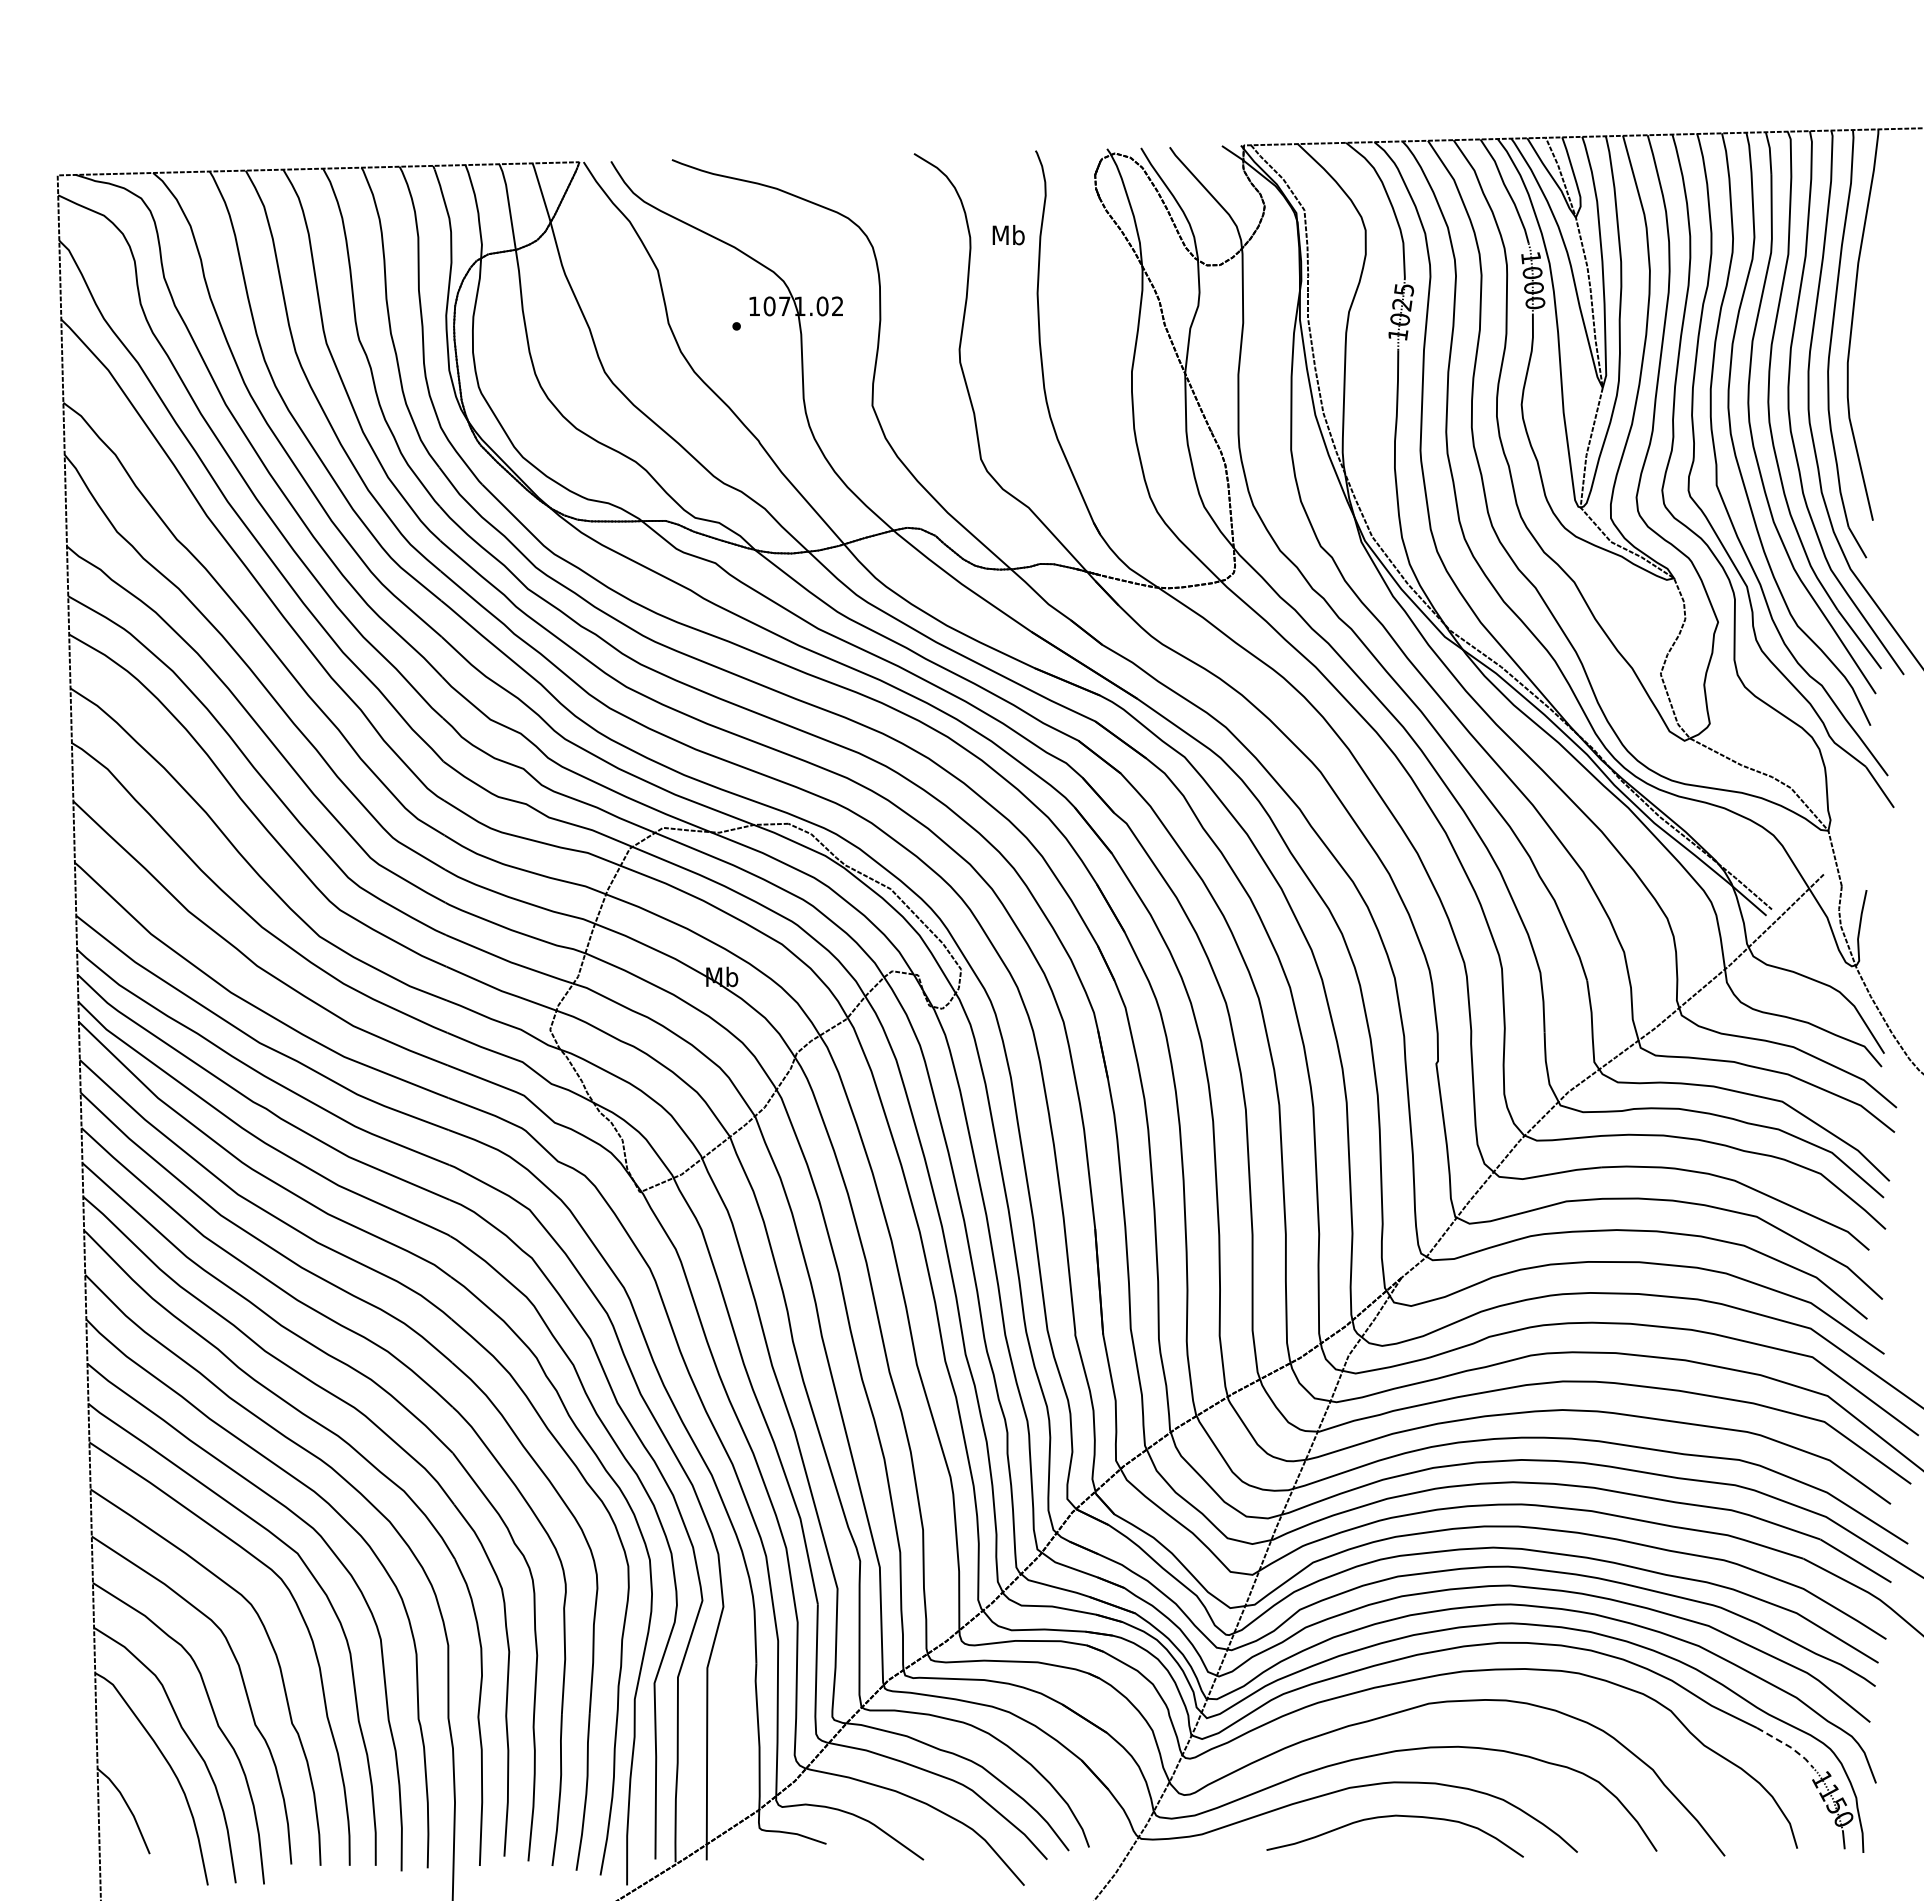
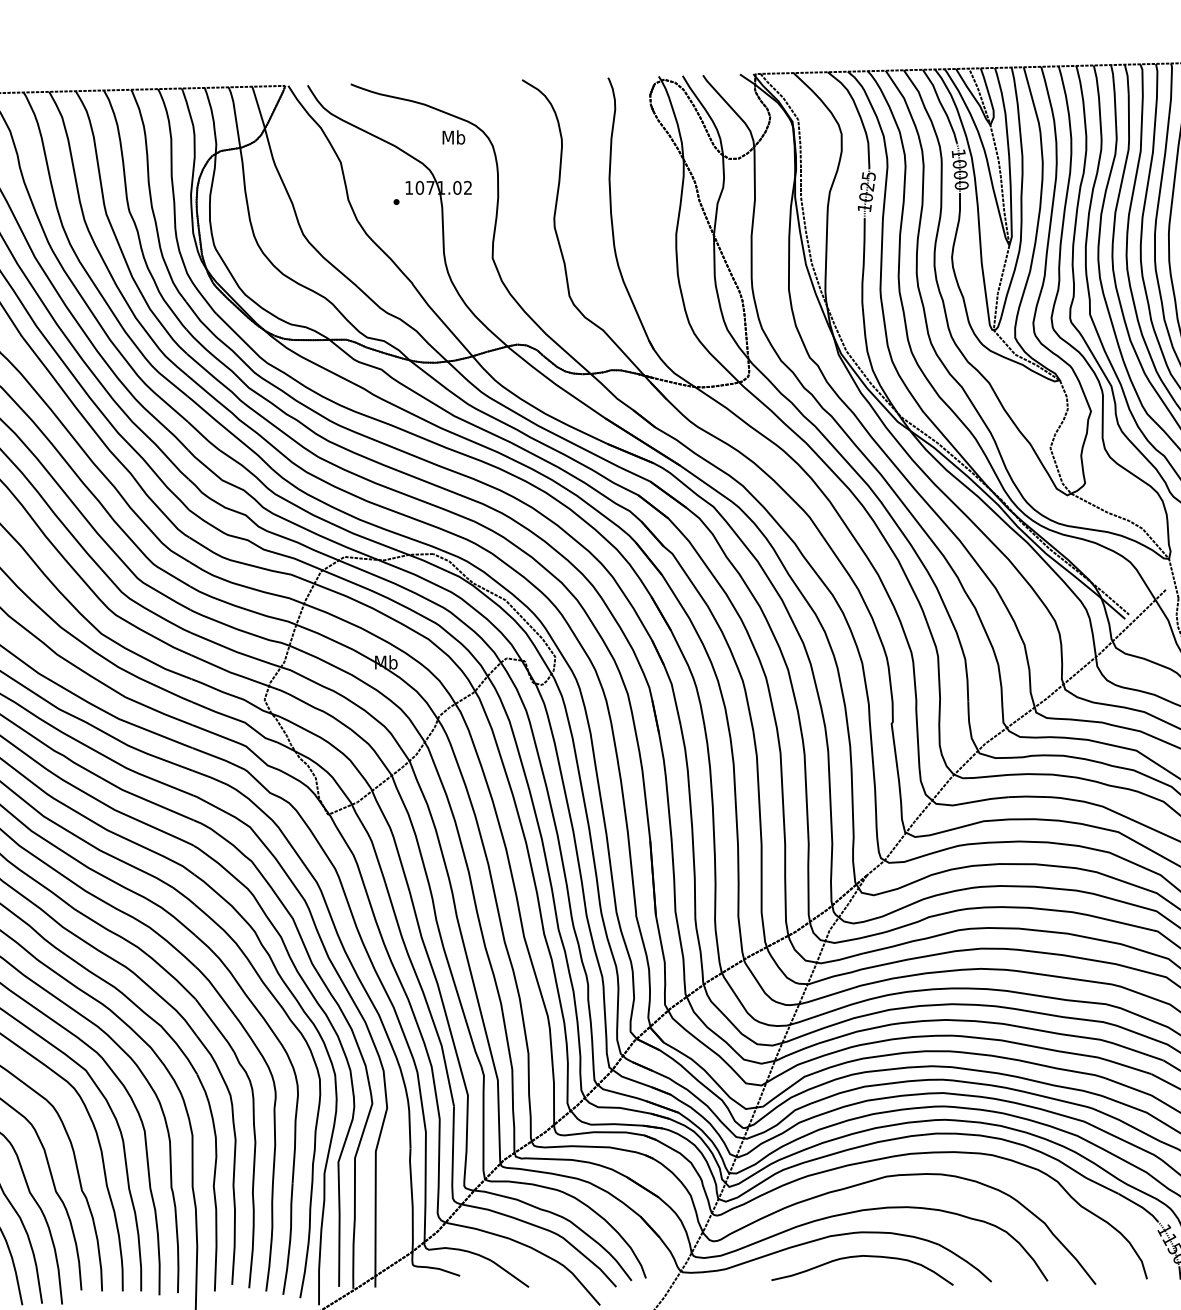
text: (1008, 235) -> (453, 137), moved
line: (1788, 1746) -> (1140, 1206), dashed -> solid

